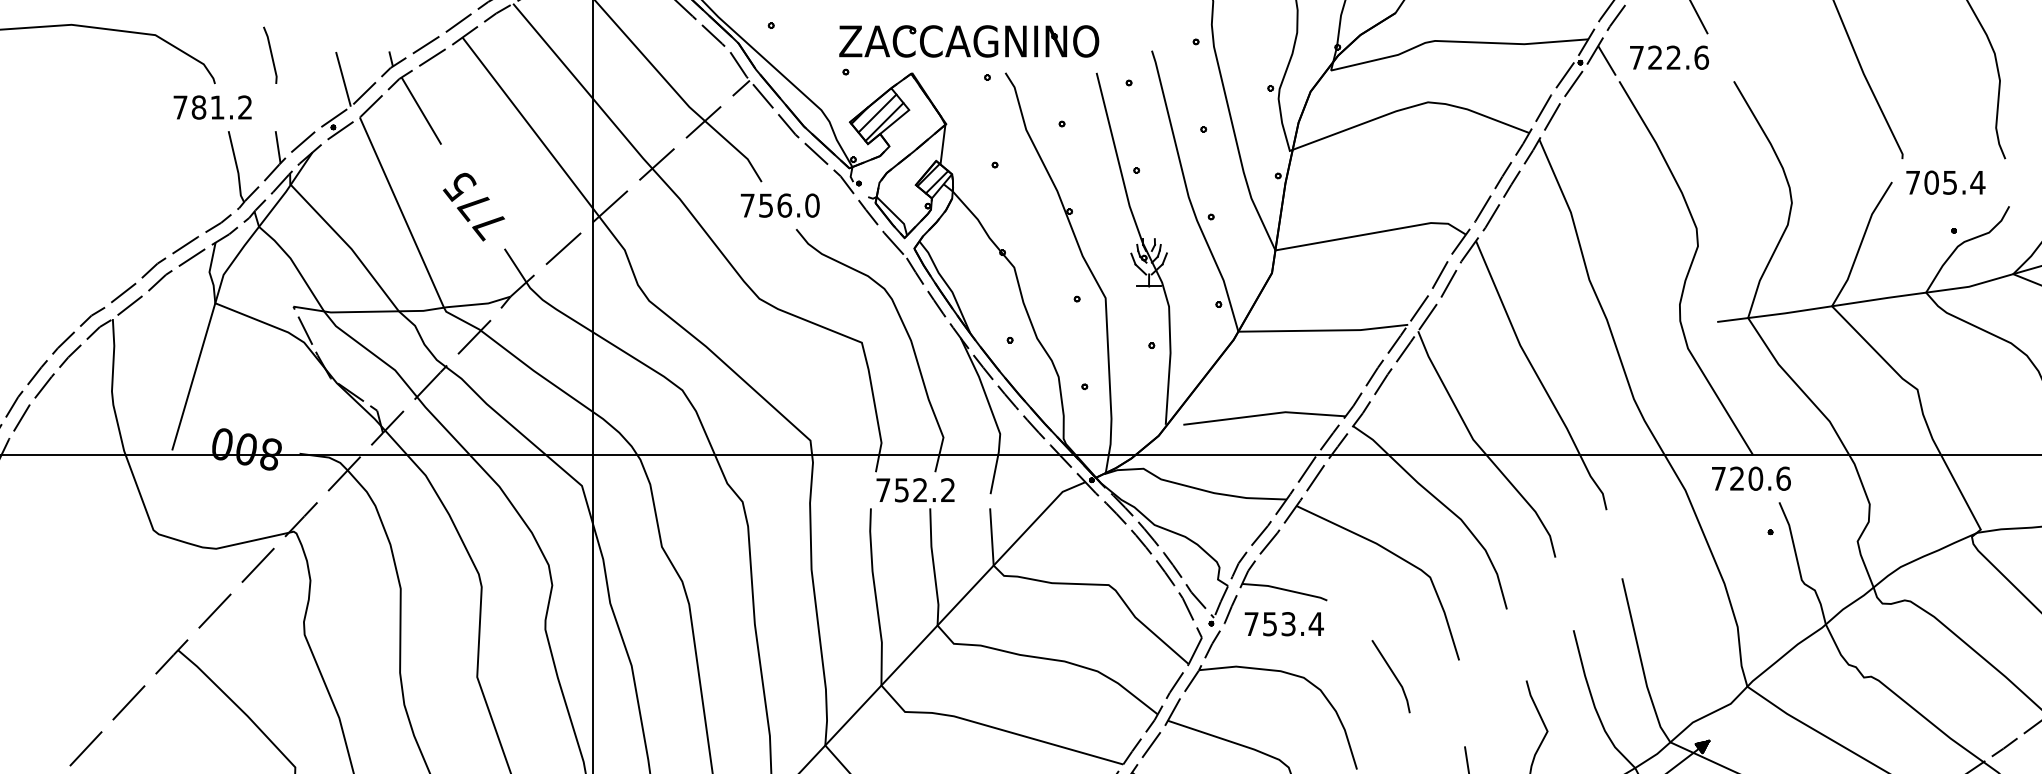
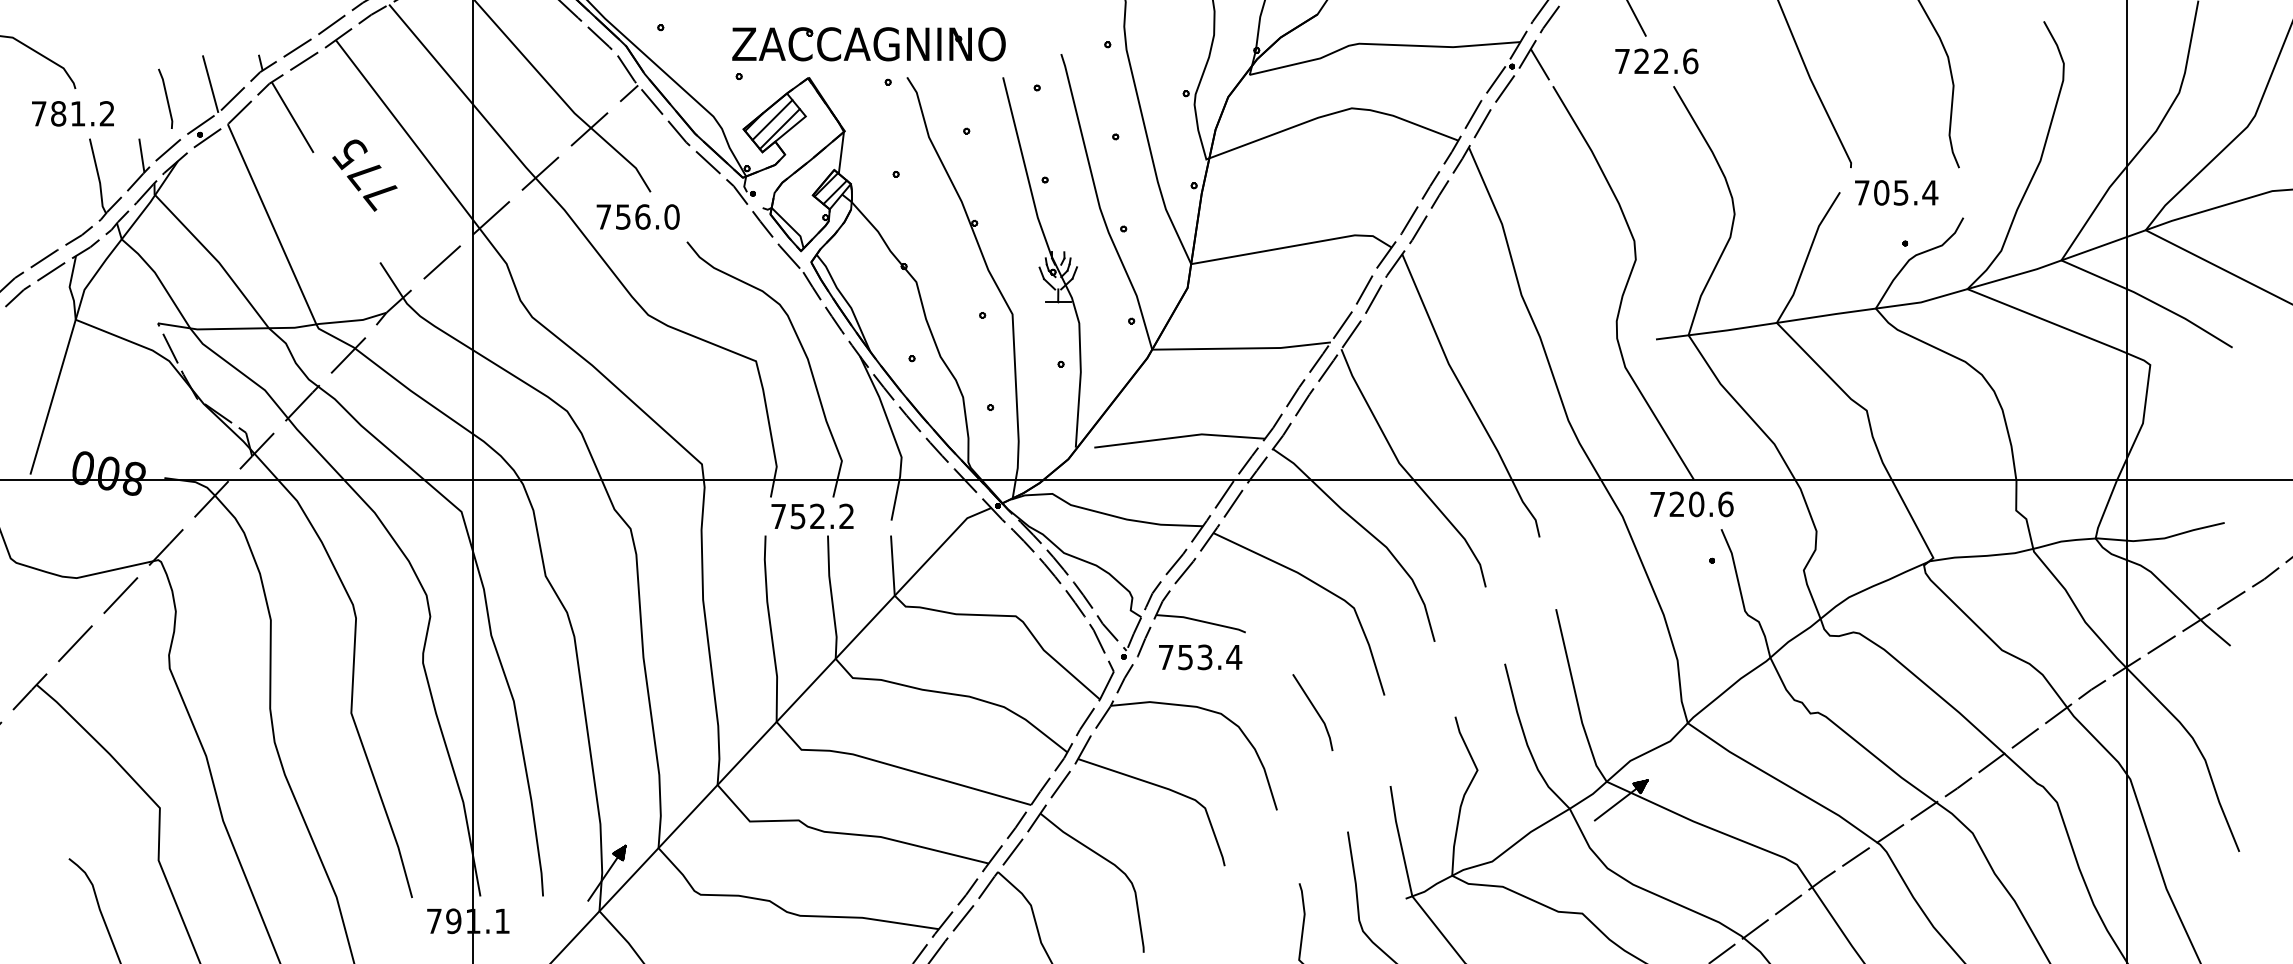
line: (271, 54) -> (166, 98), moved
text: (1669, 57) -> (1656, 61), moved
text: (779, 205) -> (637, 216), moved
text: (473, 207) -> (364, 175), moved

